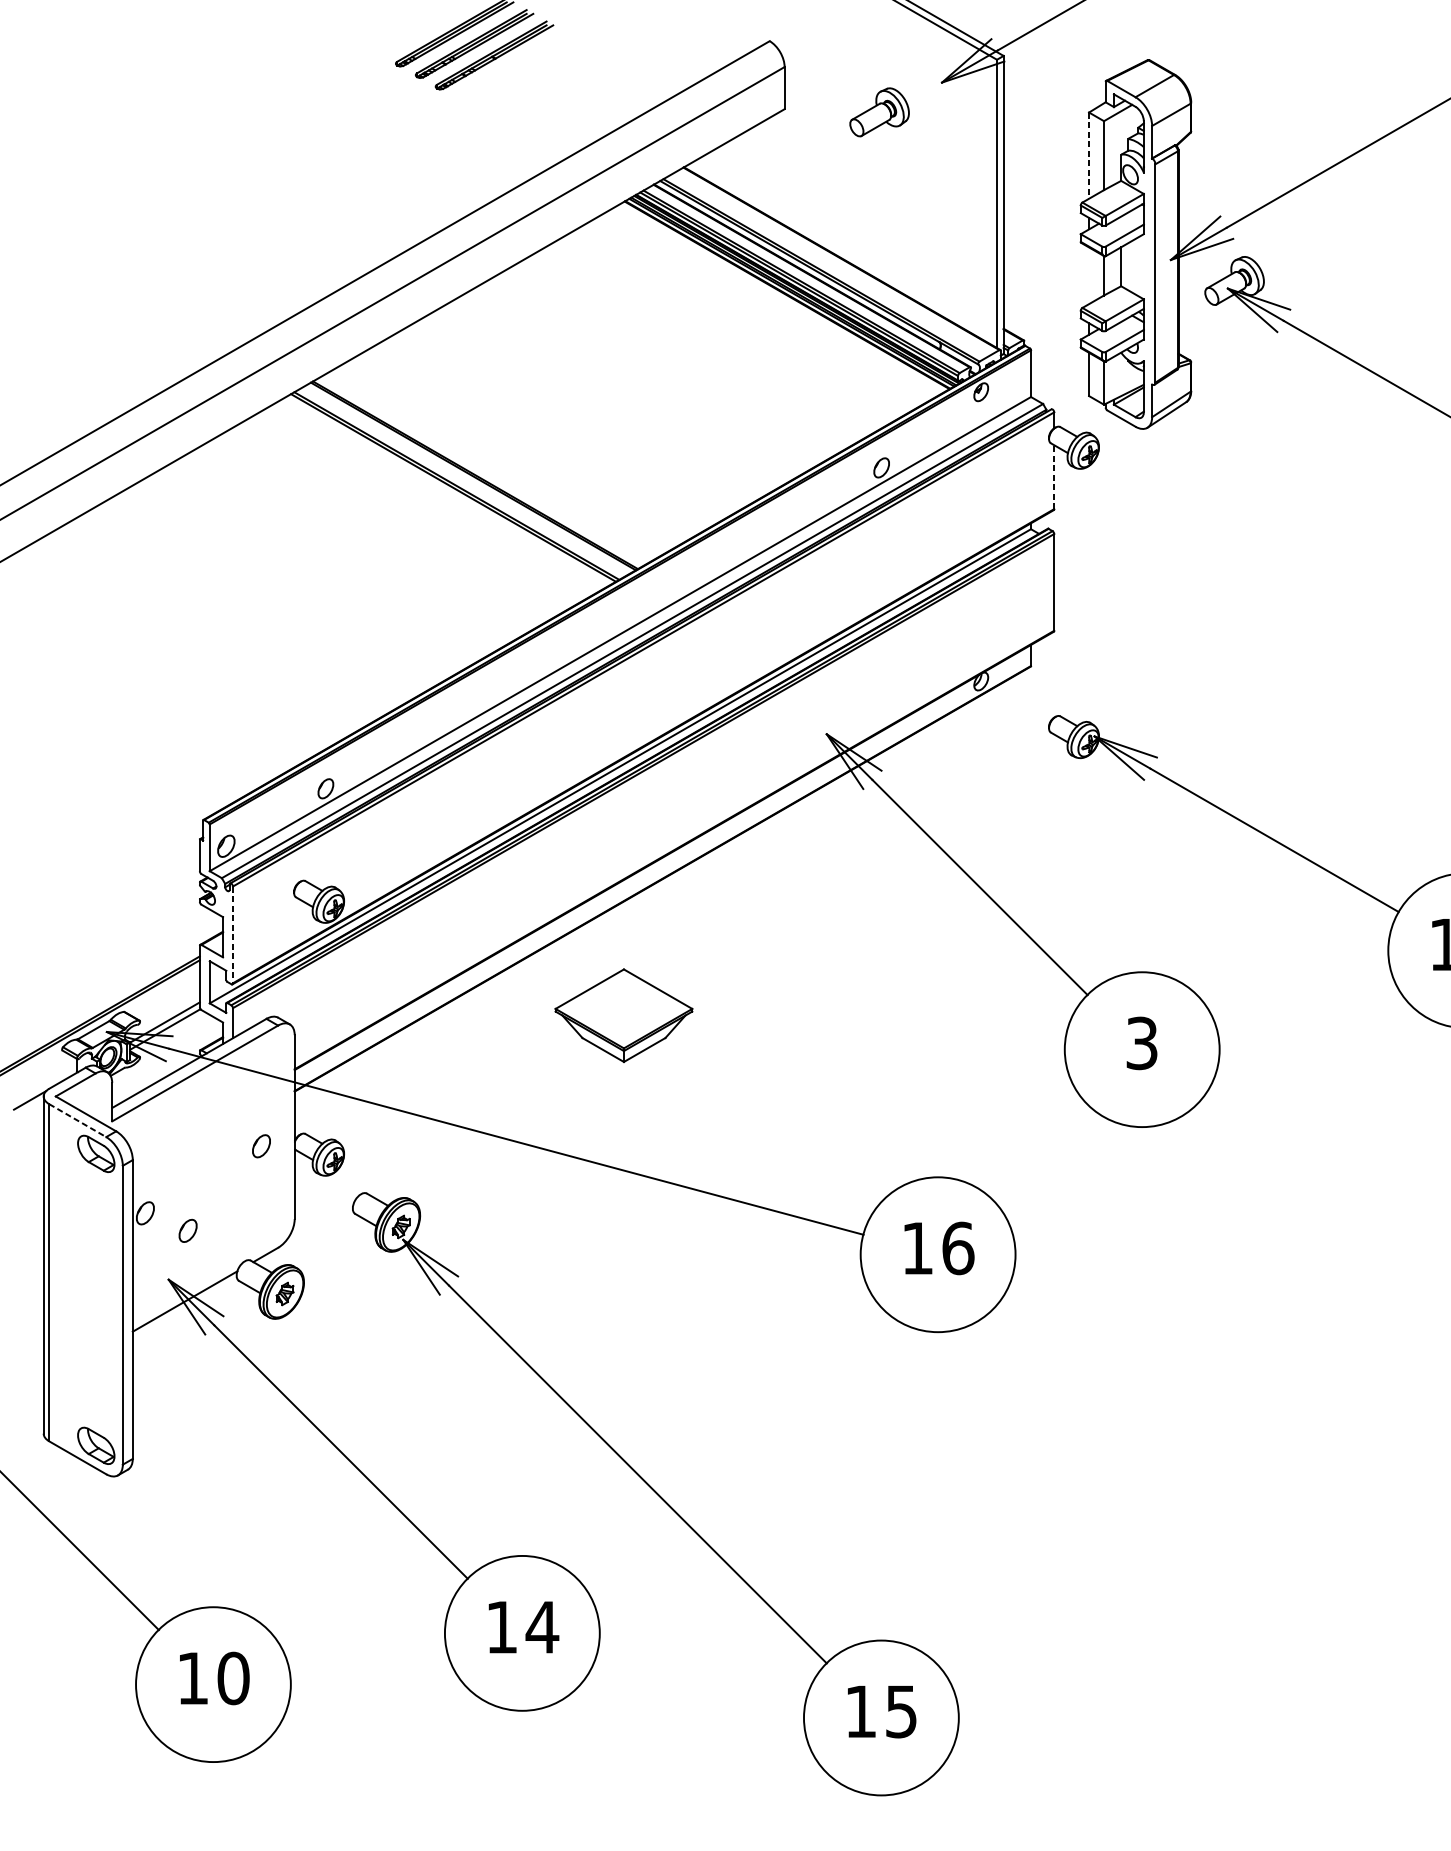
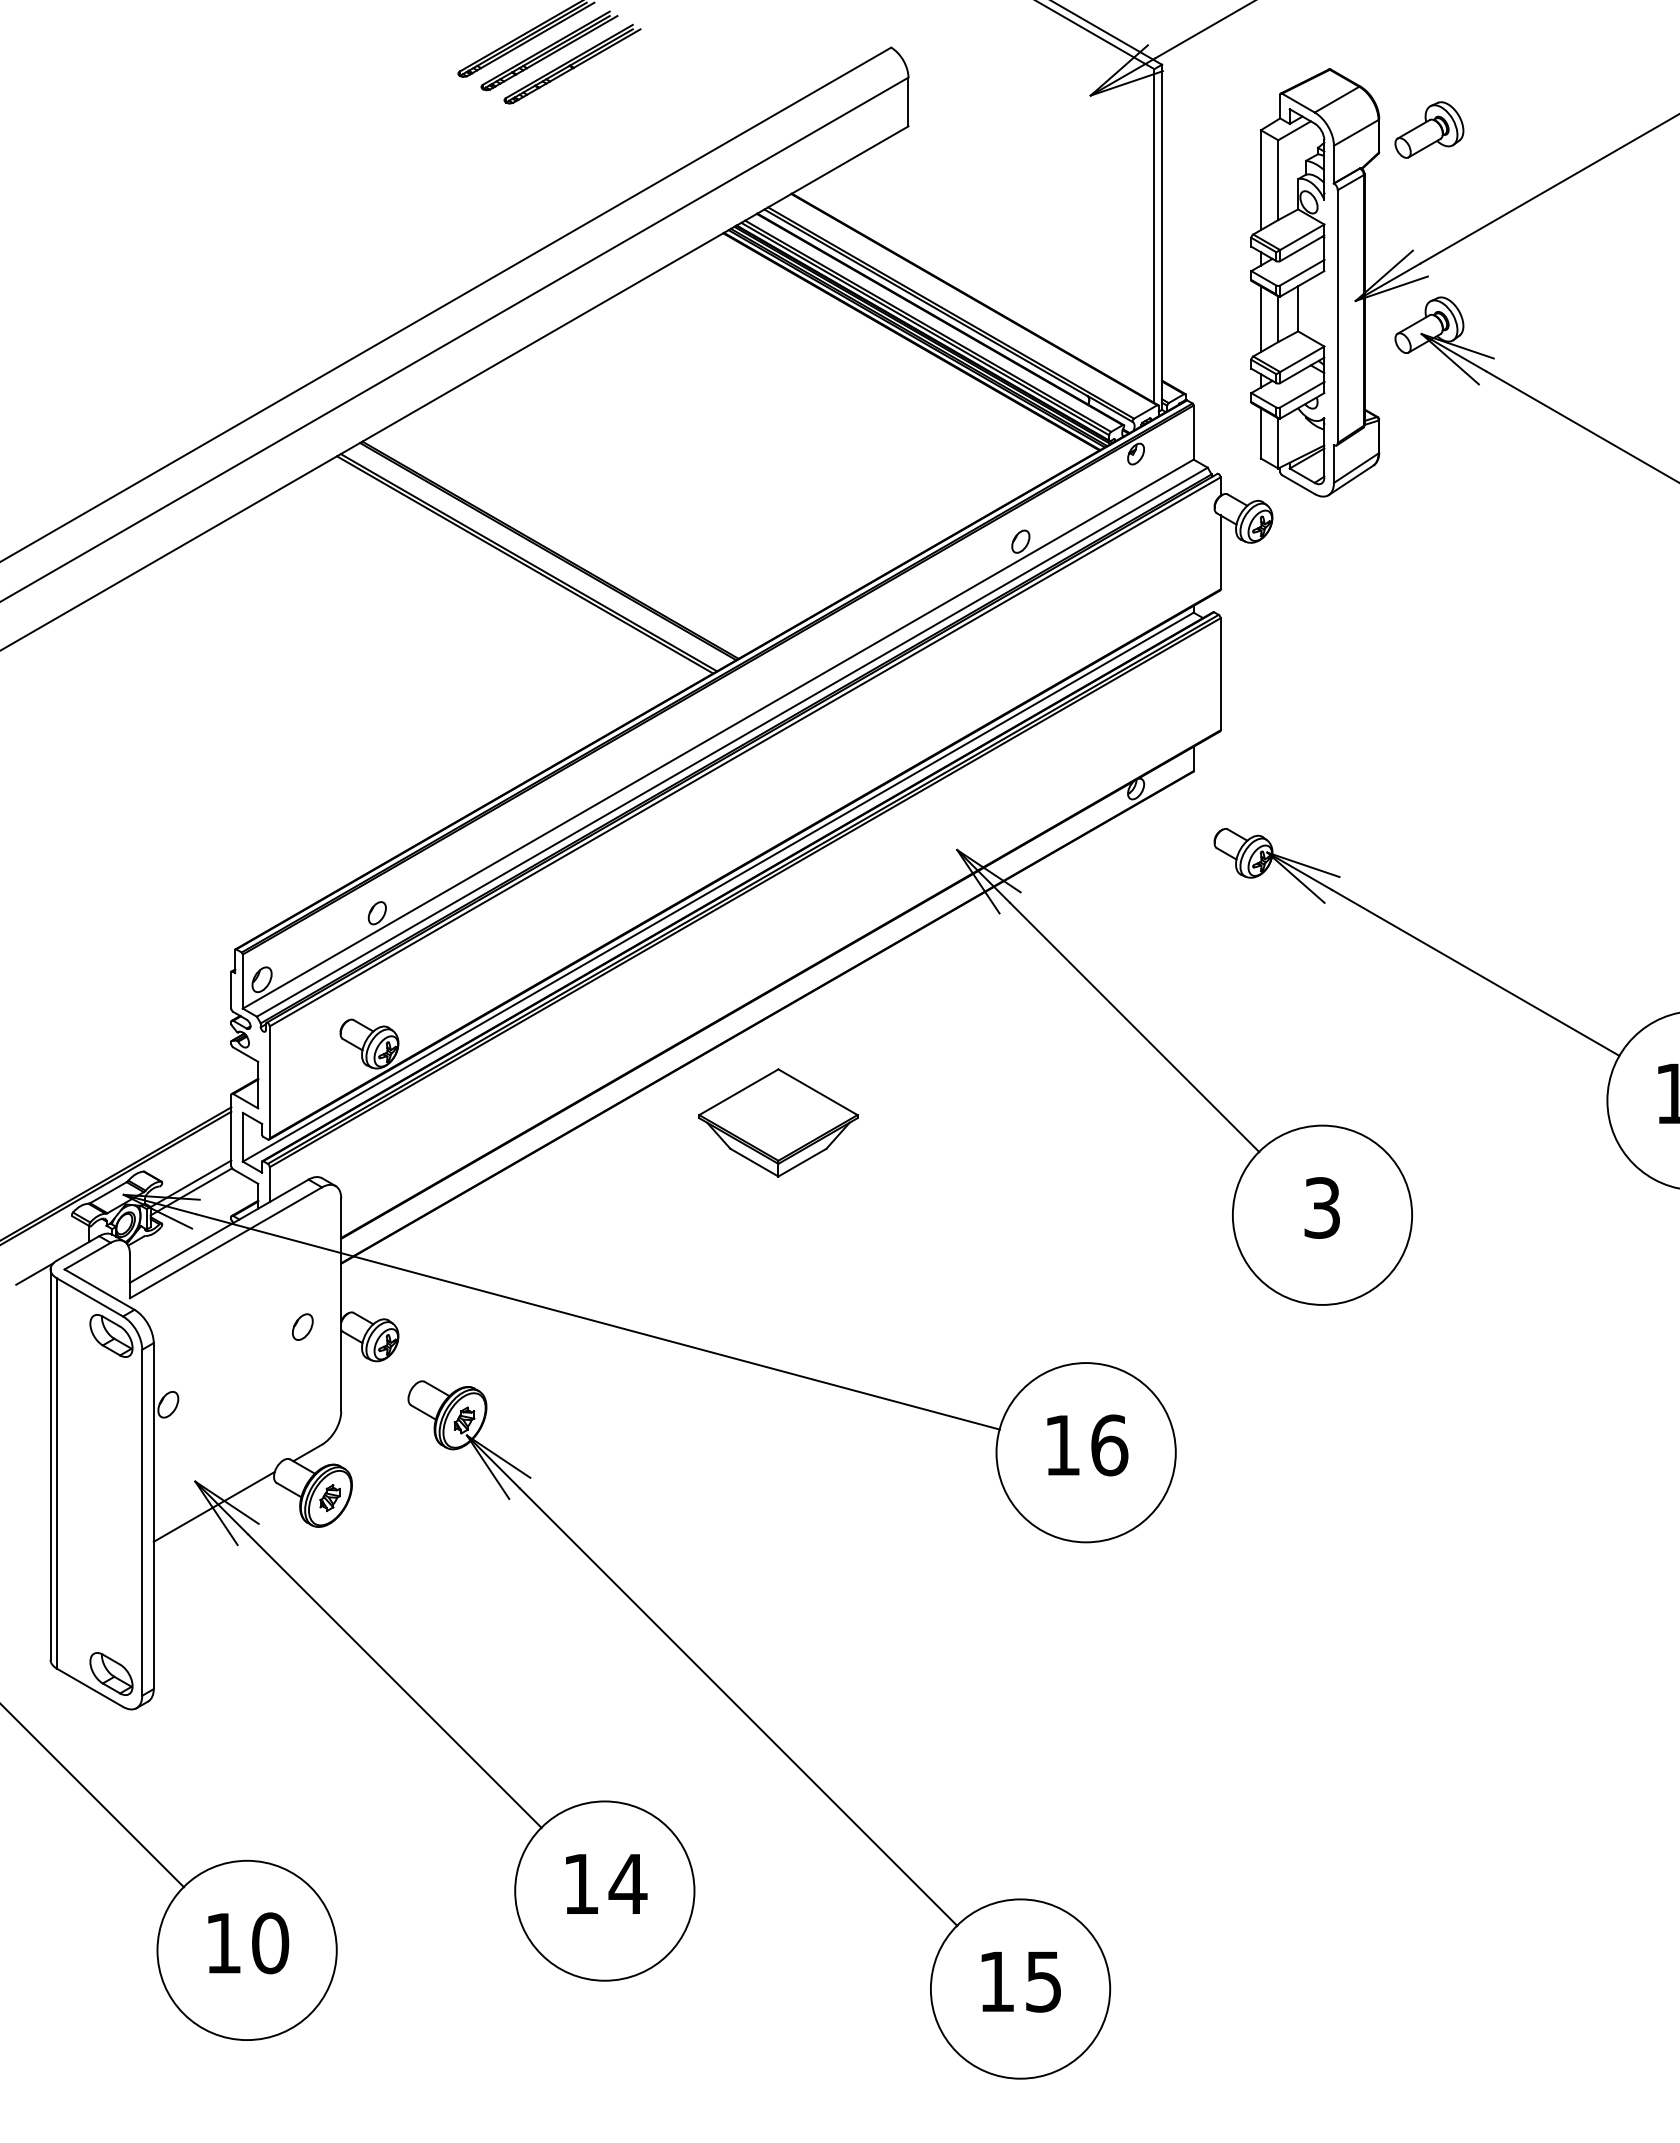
part: (879, 111) -> (1429, 129), moved
line: (1088, 155) -> (1260, 180), dashed -> solid
line: (1088, 275) -> (1260, 319), added
line: (1054, 477) -> (1220, 552), dashed -> solid
line: (232, 935) -> (269, 1082), dashed -> solid
part: (624, 1015) -> (778, 1122), moved
line: (78, 1120) -> (90, 1297), dashed -> solid
part: (187, 1230) -> (217, 1424), removed

